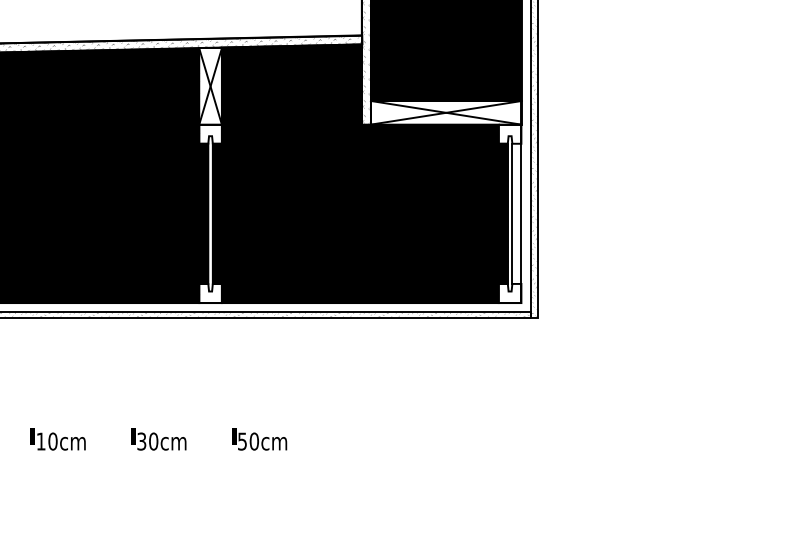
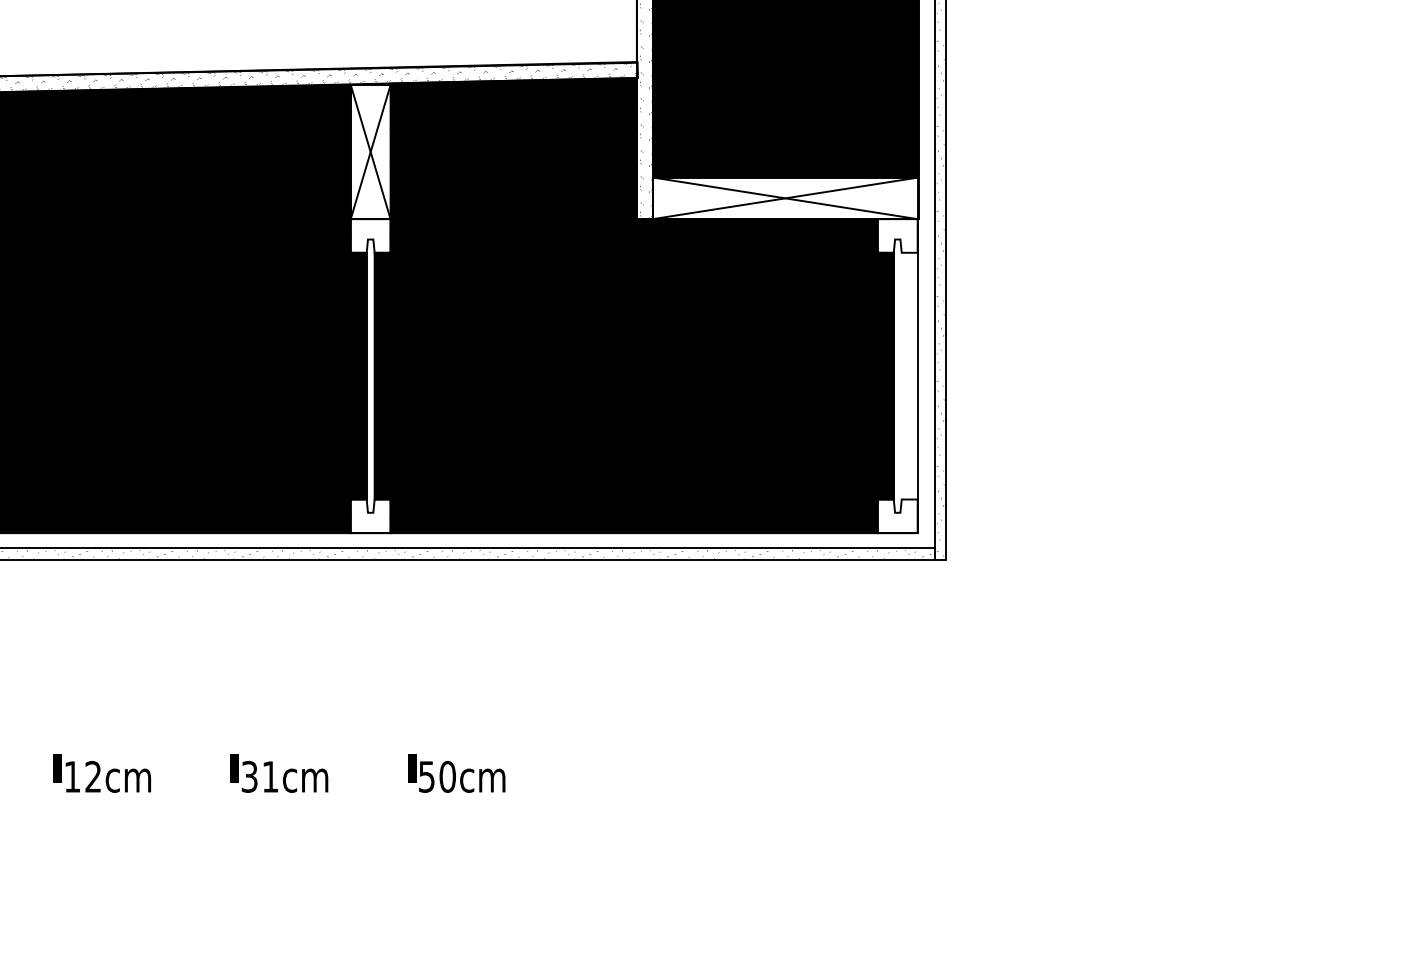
line: (512, 213) -> (901, 375), removed
text: (52, 441) -> (92, 776), 10cm -> 12cm
text: (153, 441) -> (270, 776), 30cm -> 31cm

